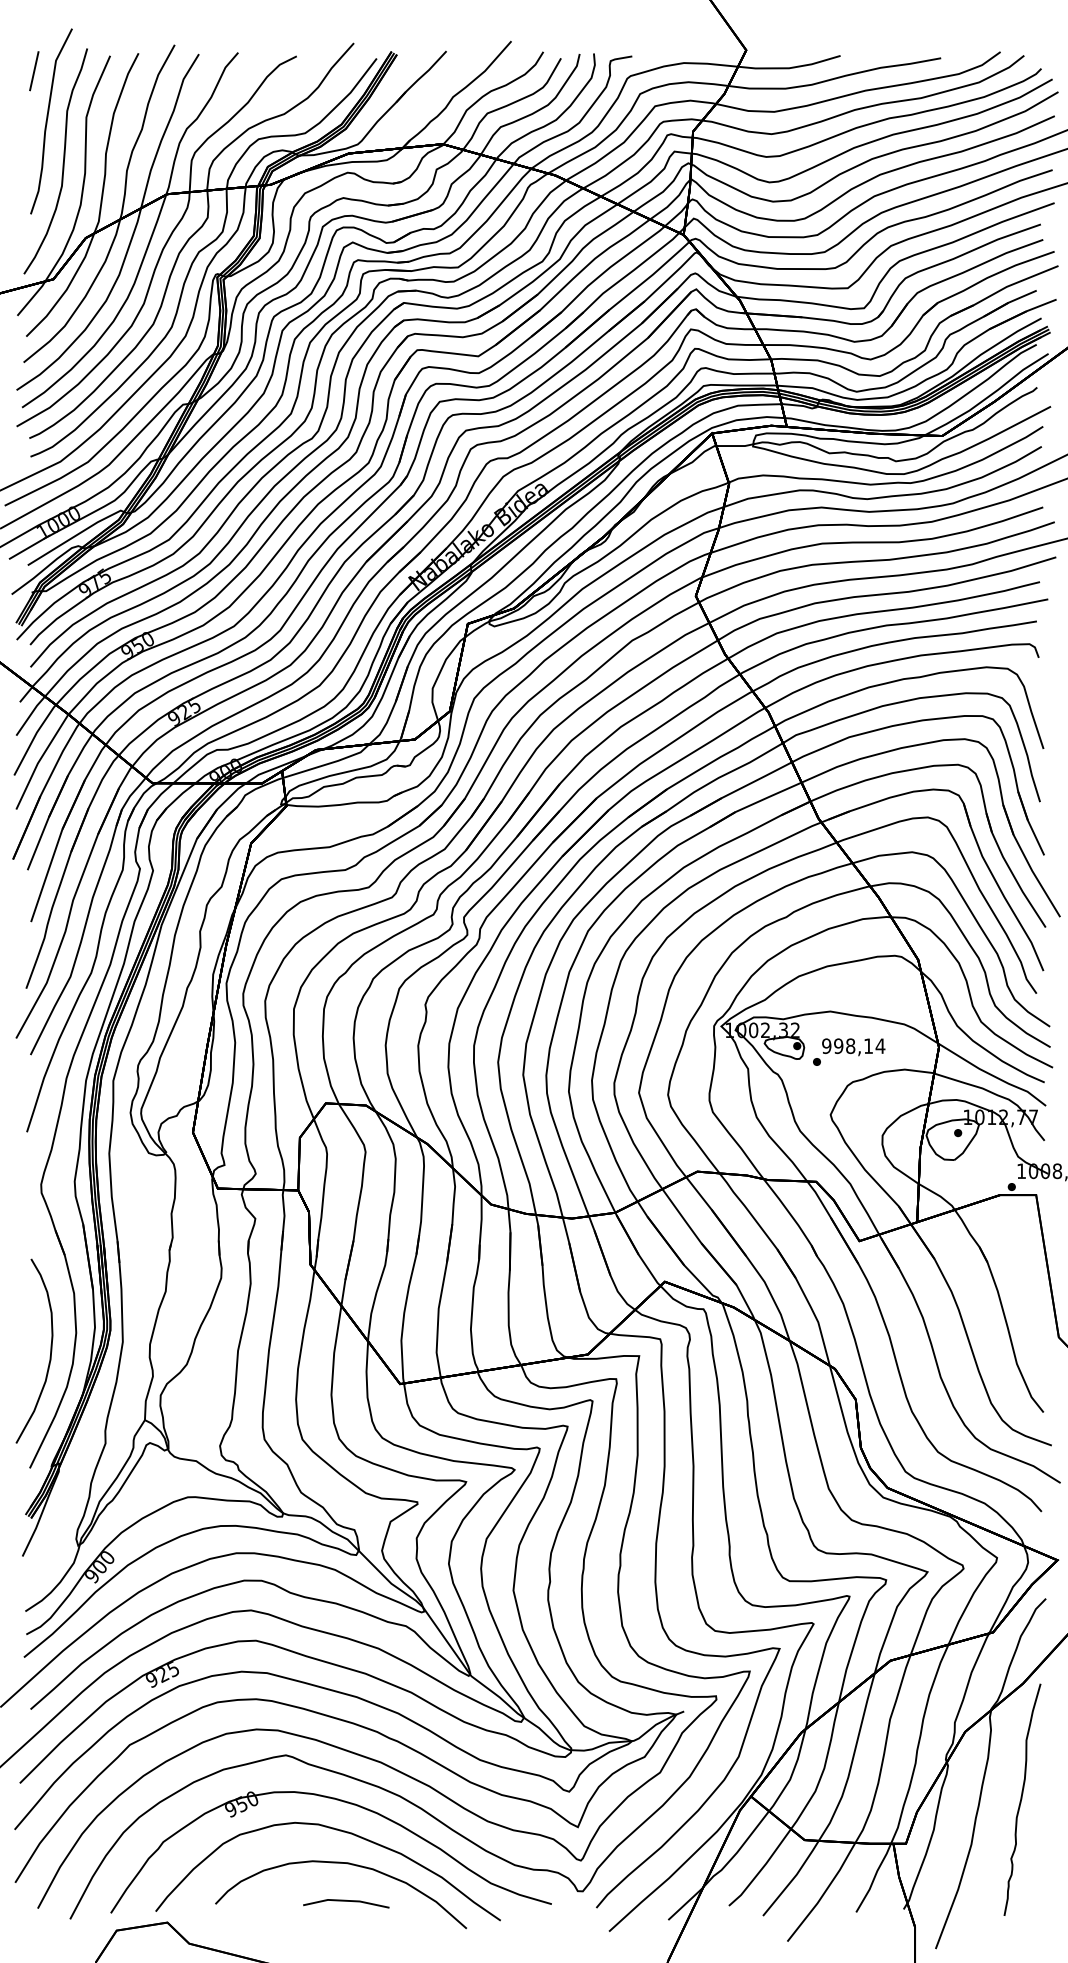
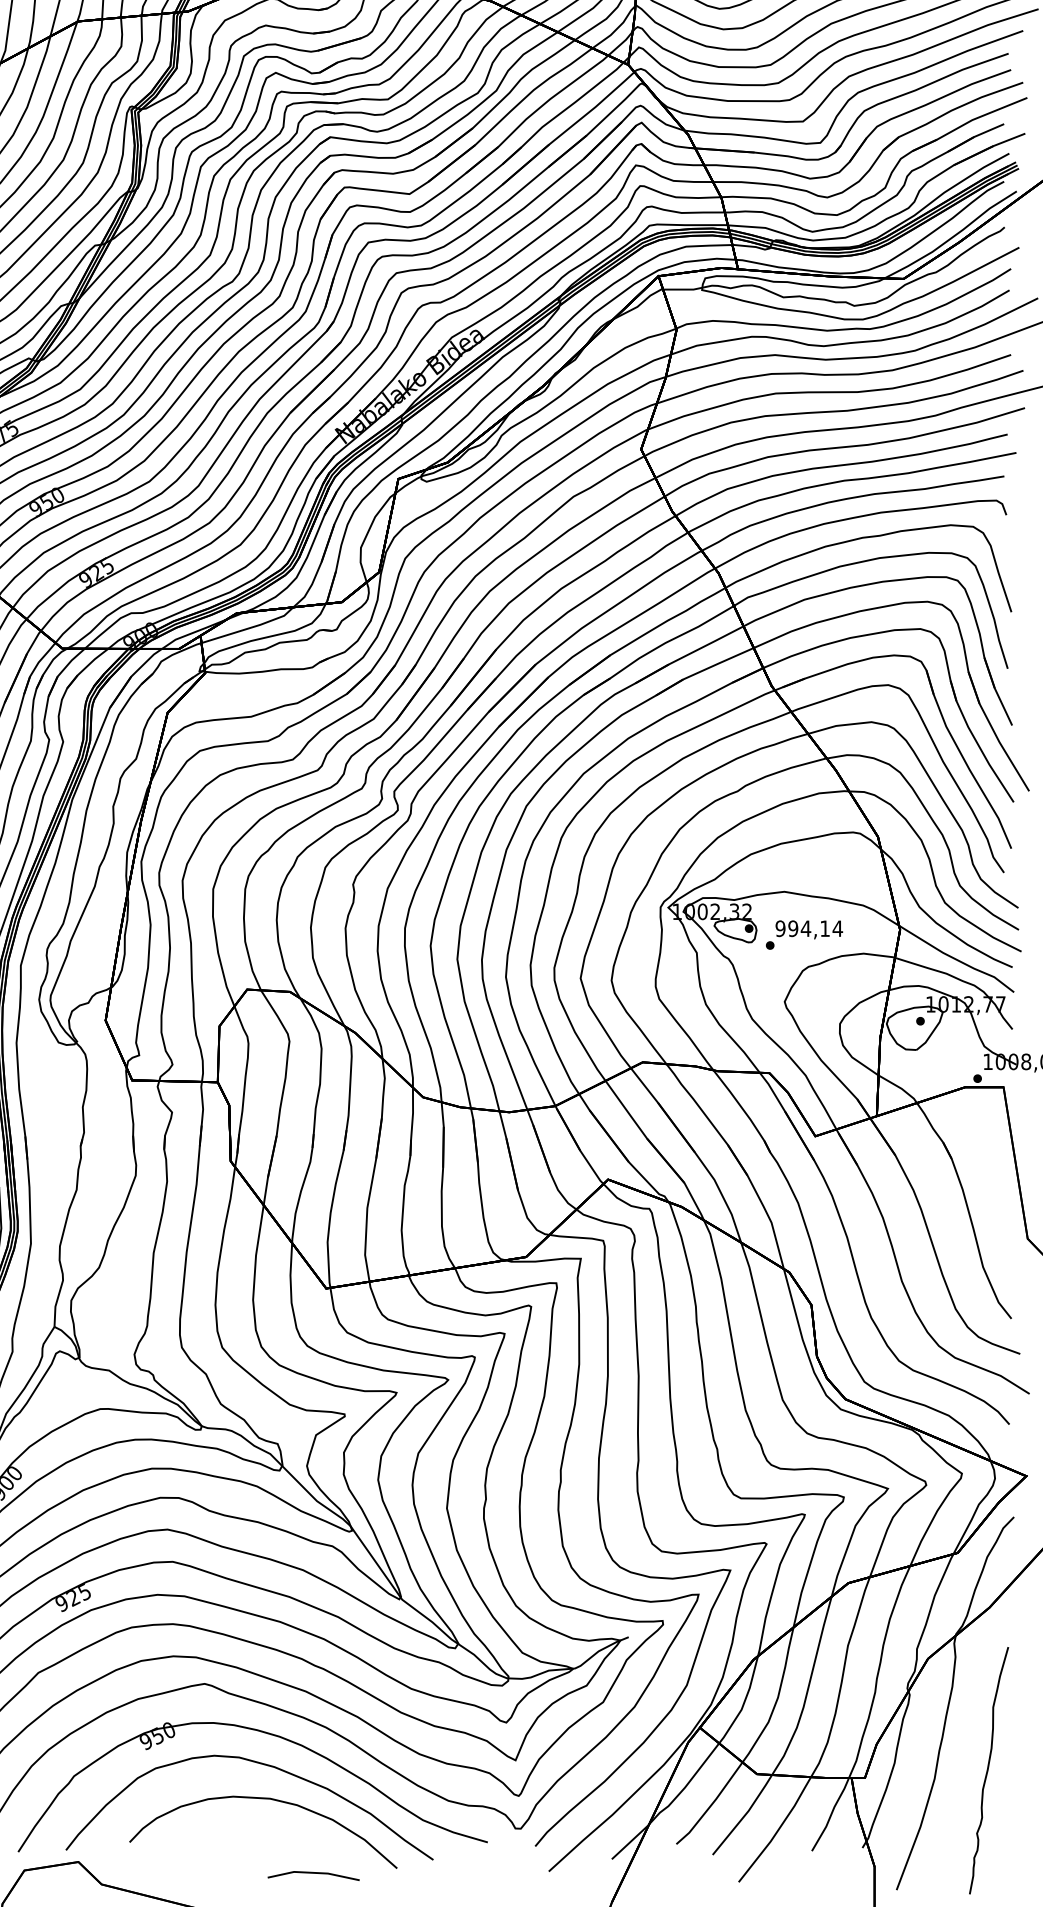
text: (850, 1046) -> (805, 929), 998,14 -> 994,14
curve: (1022, 1799) -> (989, 1770), moved
line: (346, 1901) -> (313, 1873), moved

